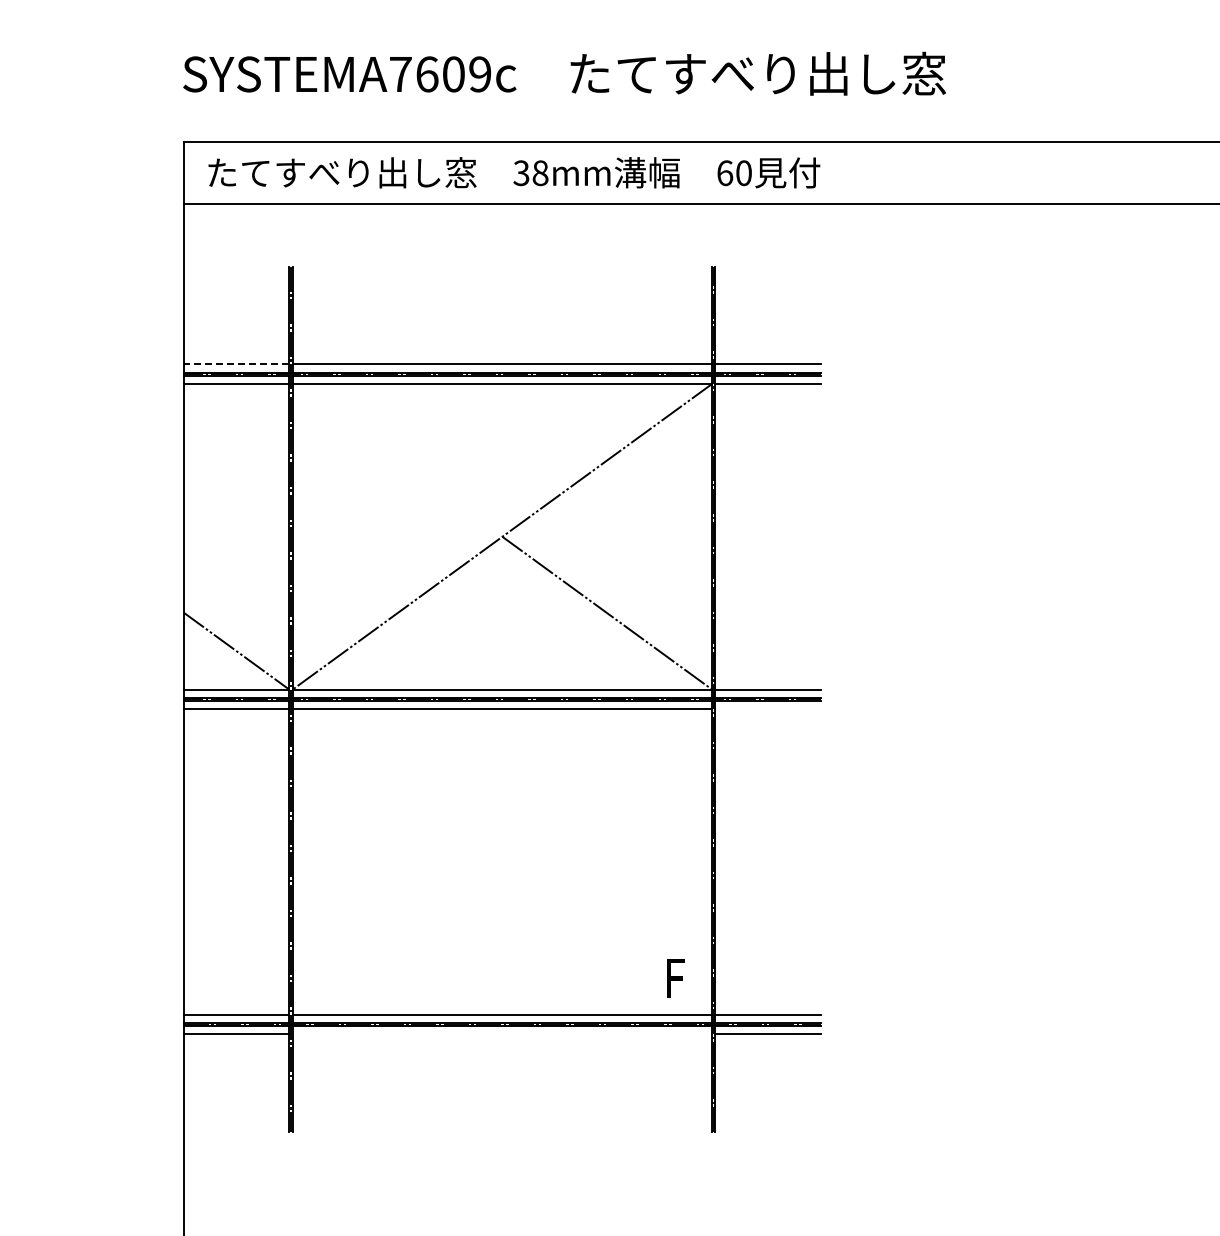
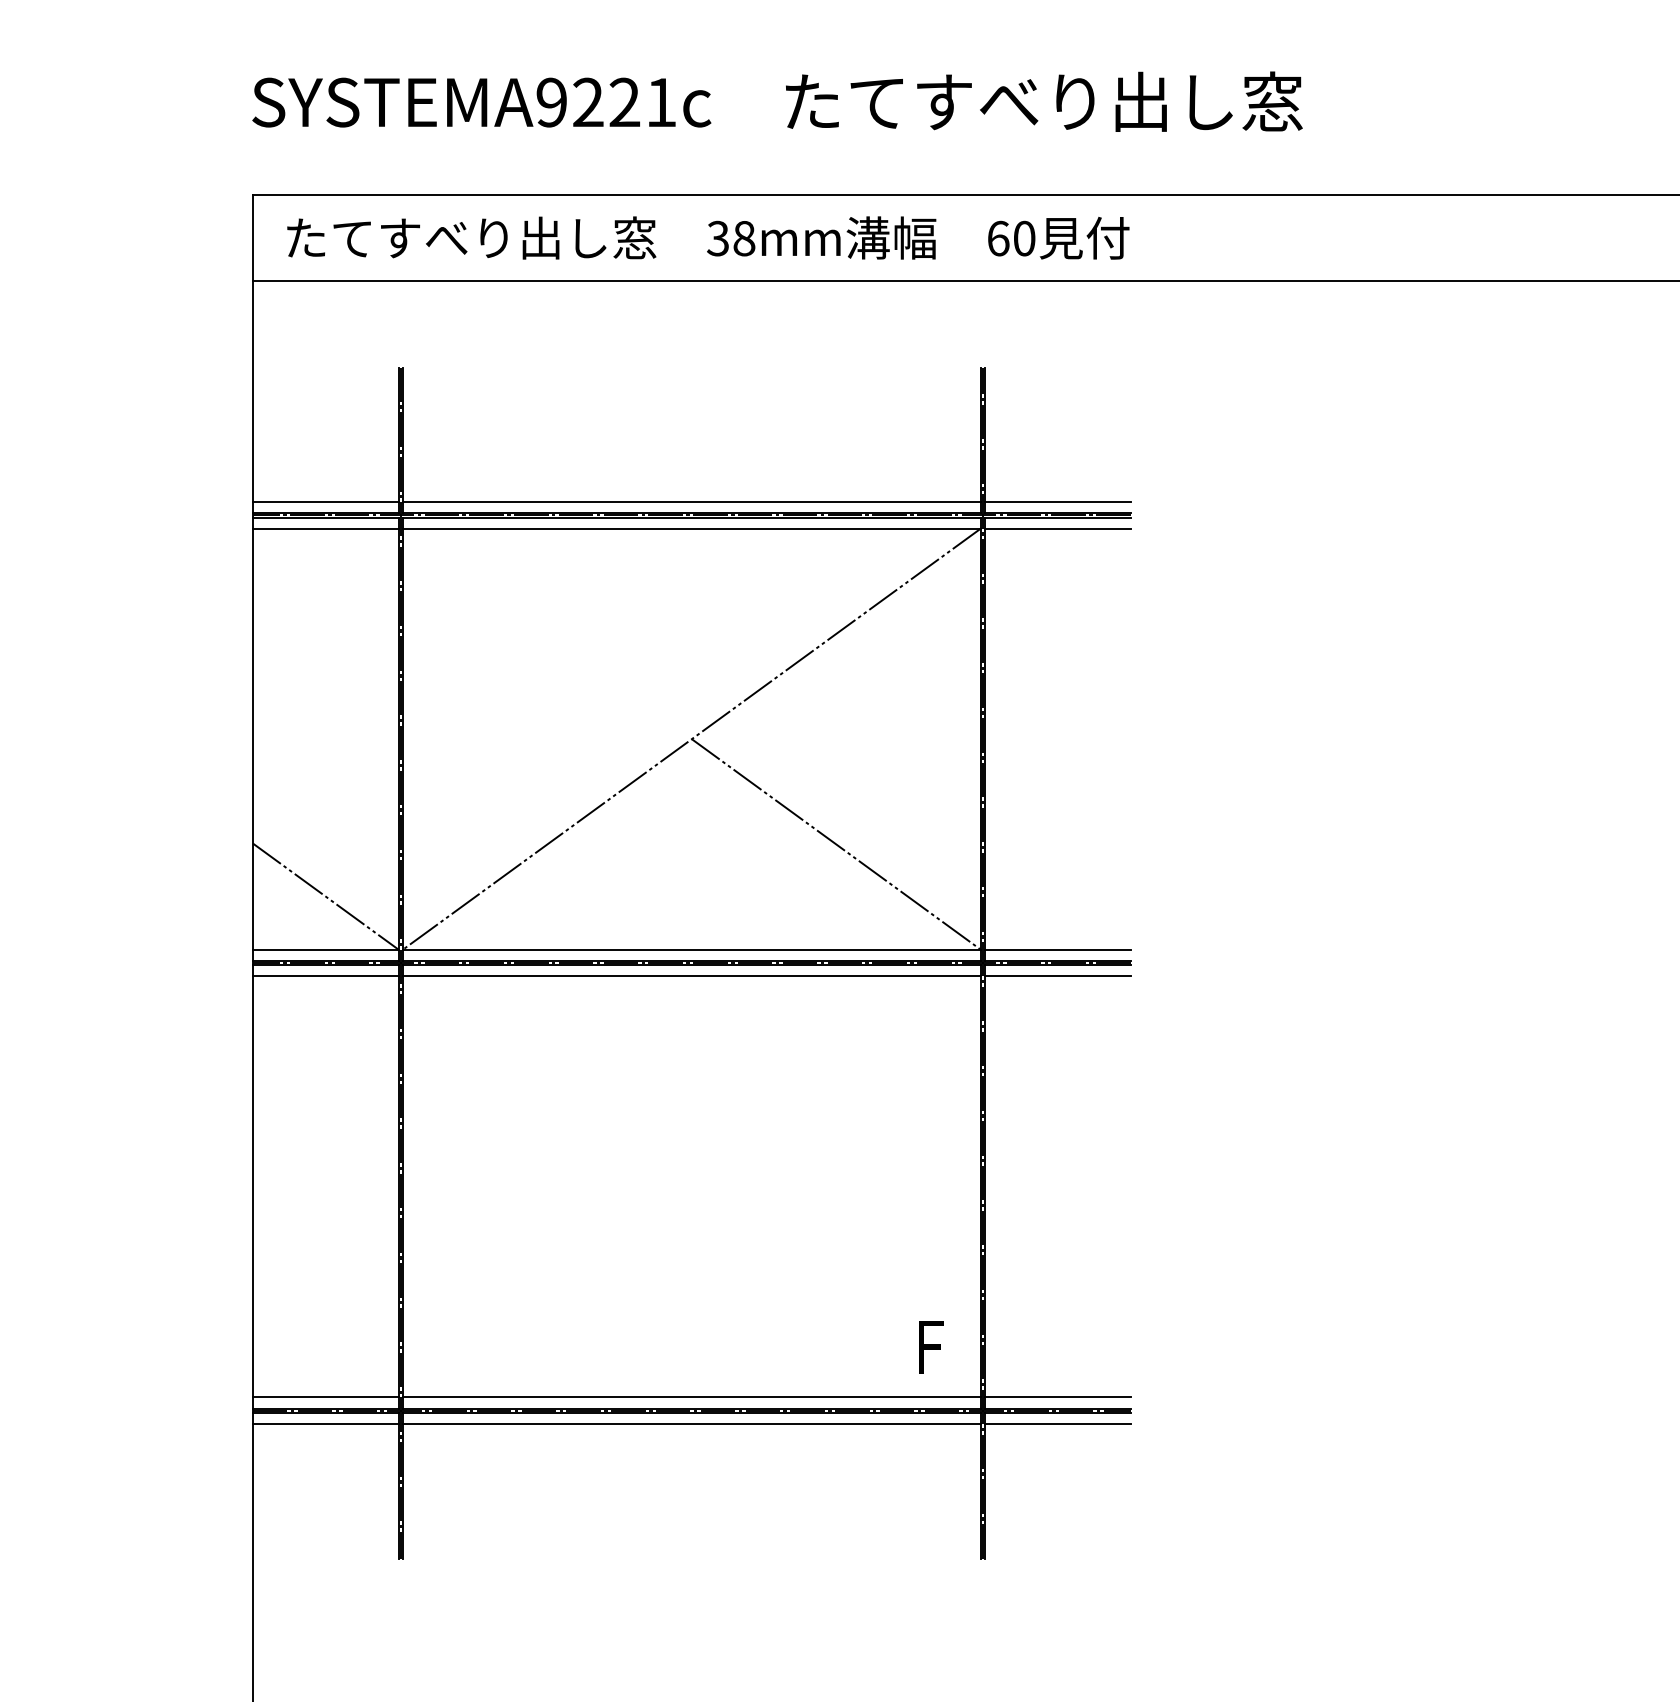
text: (440, 74) -> (606, 102), SYSTEMA7609c -> SYSTEMA9221c
line: (236, 364) -> (325, 501), dashed -> solid
line: (768, 709) -> (1058, 976), added
line: (502, 1034) -> (691, 1424), added

